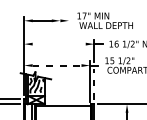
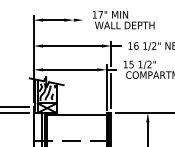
line: (59, 44) -> (72, 46), added
line: (57, 65) -> (70, 69), dashed -> solid
line: (94, 84) -> (111, 90), dashed -> solid

